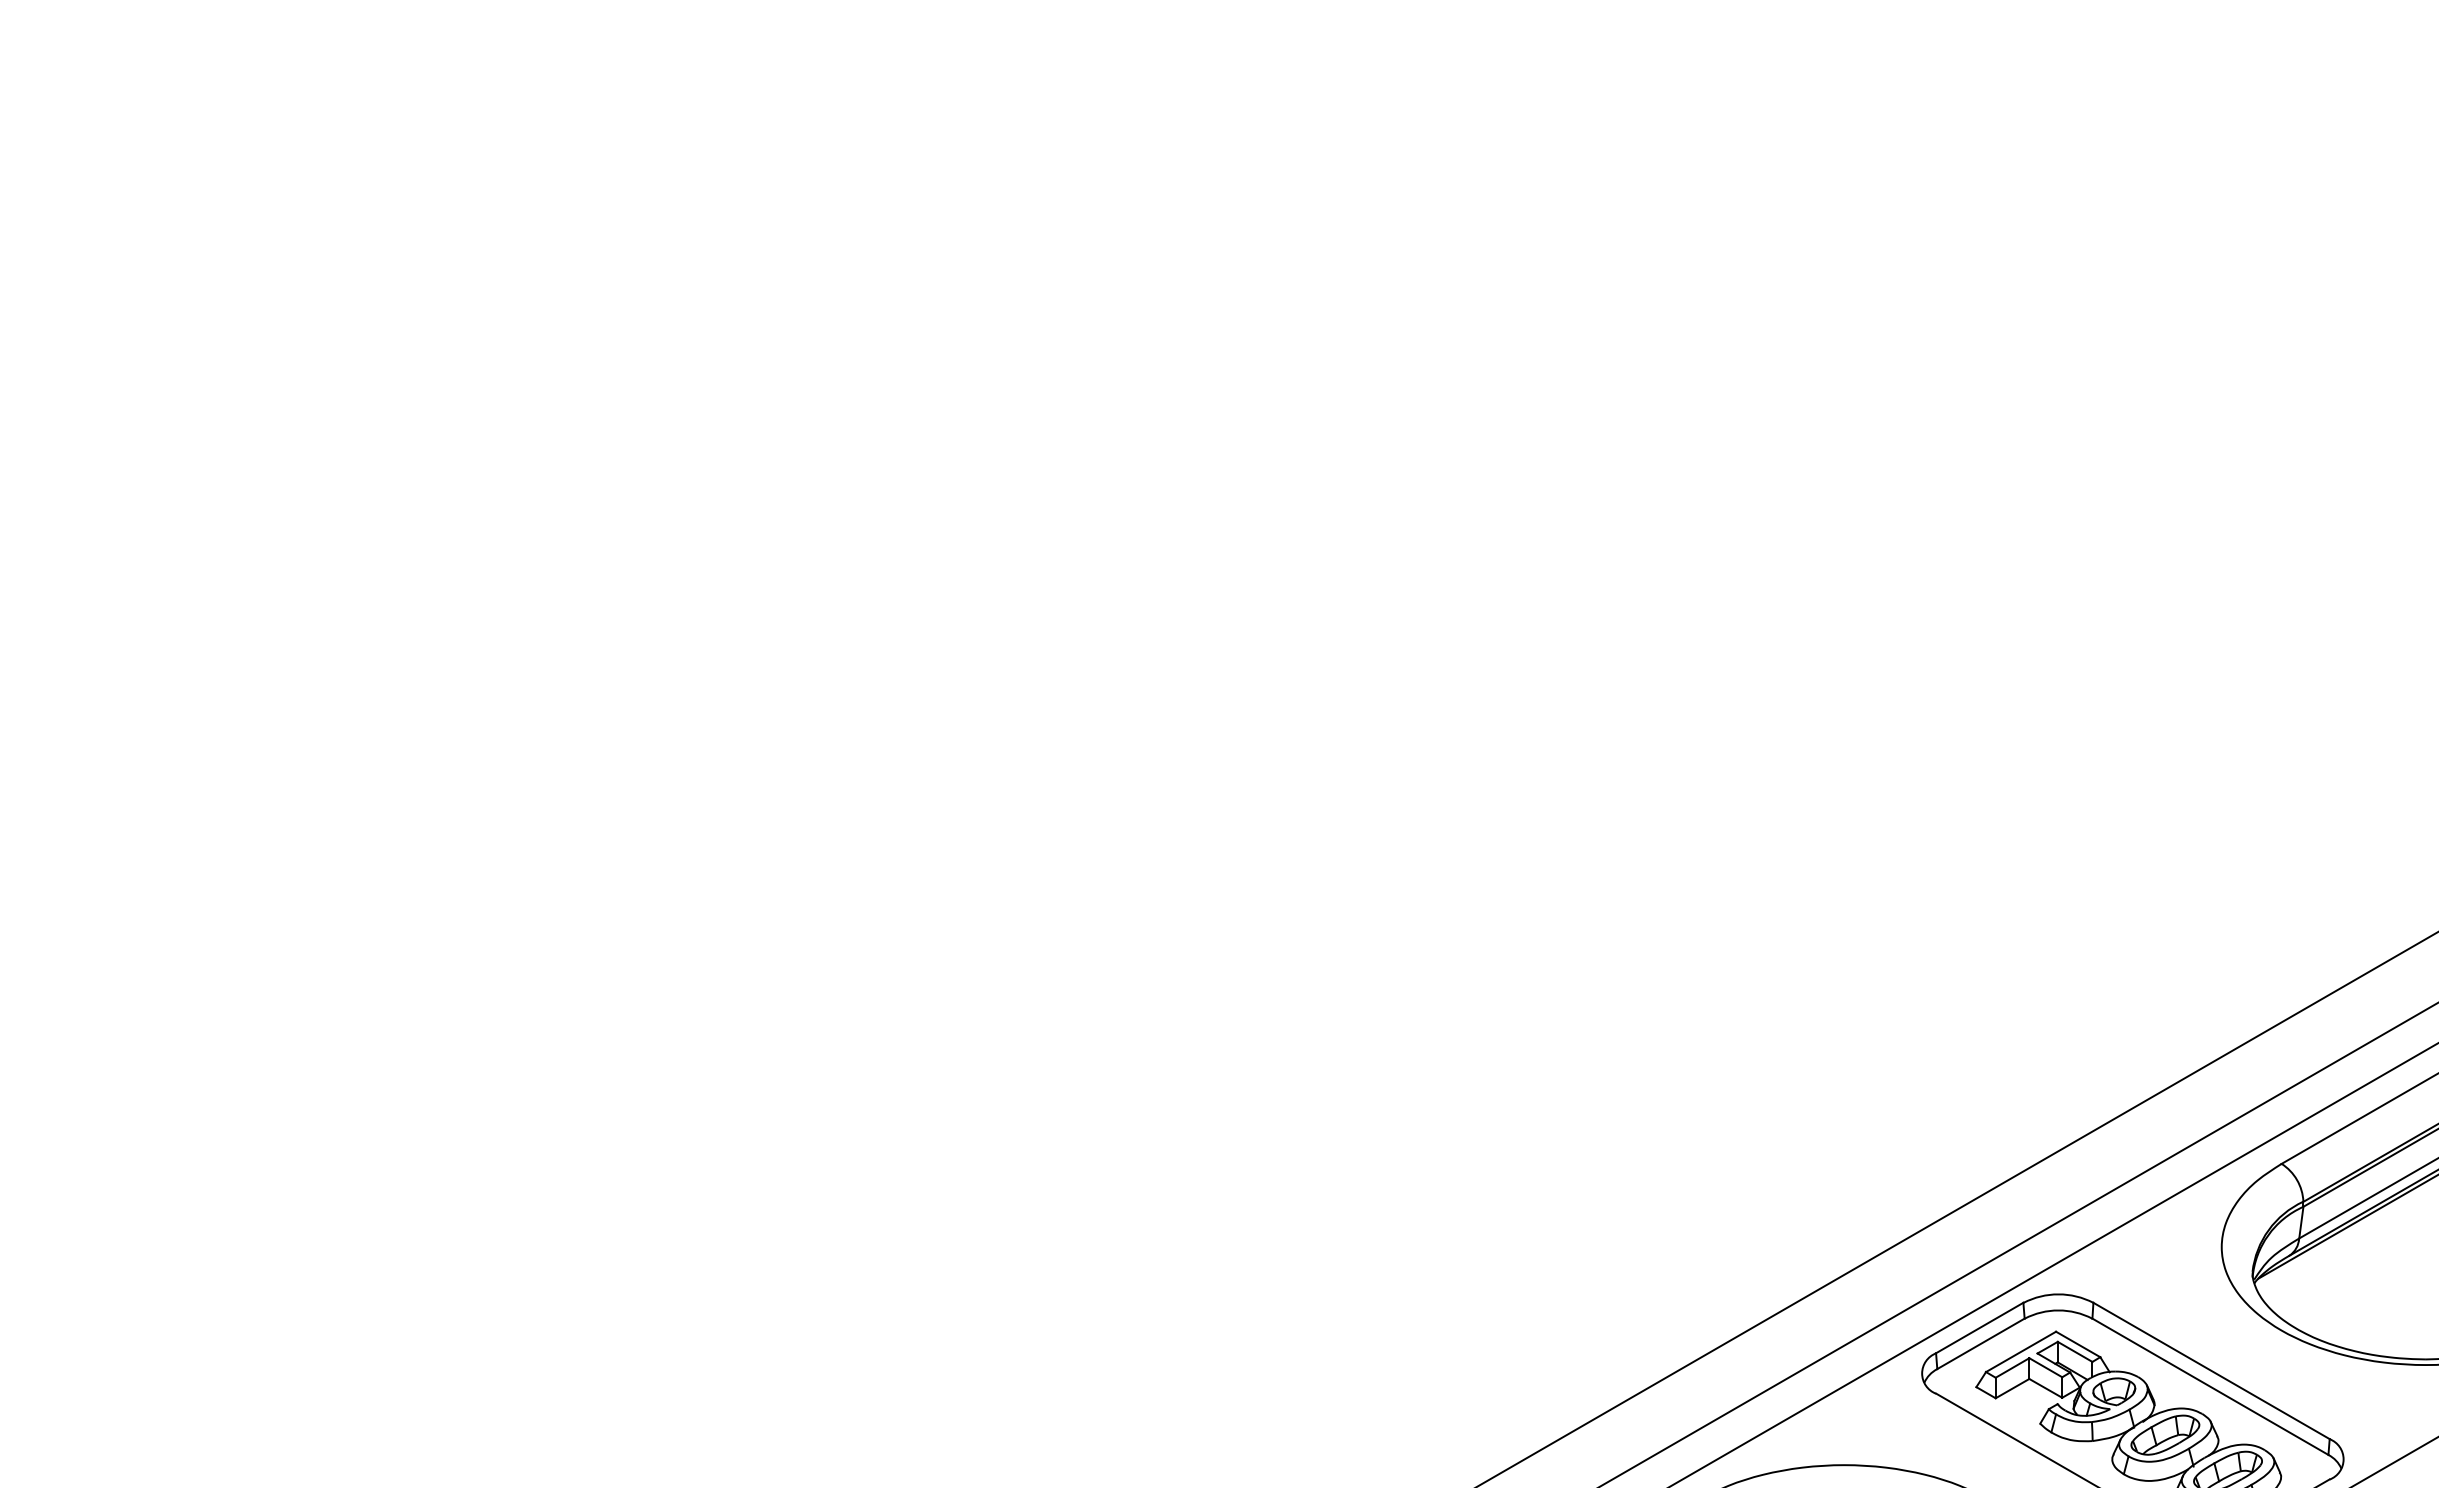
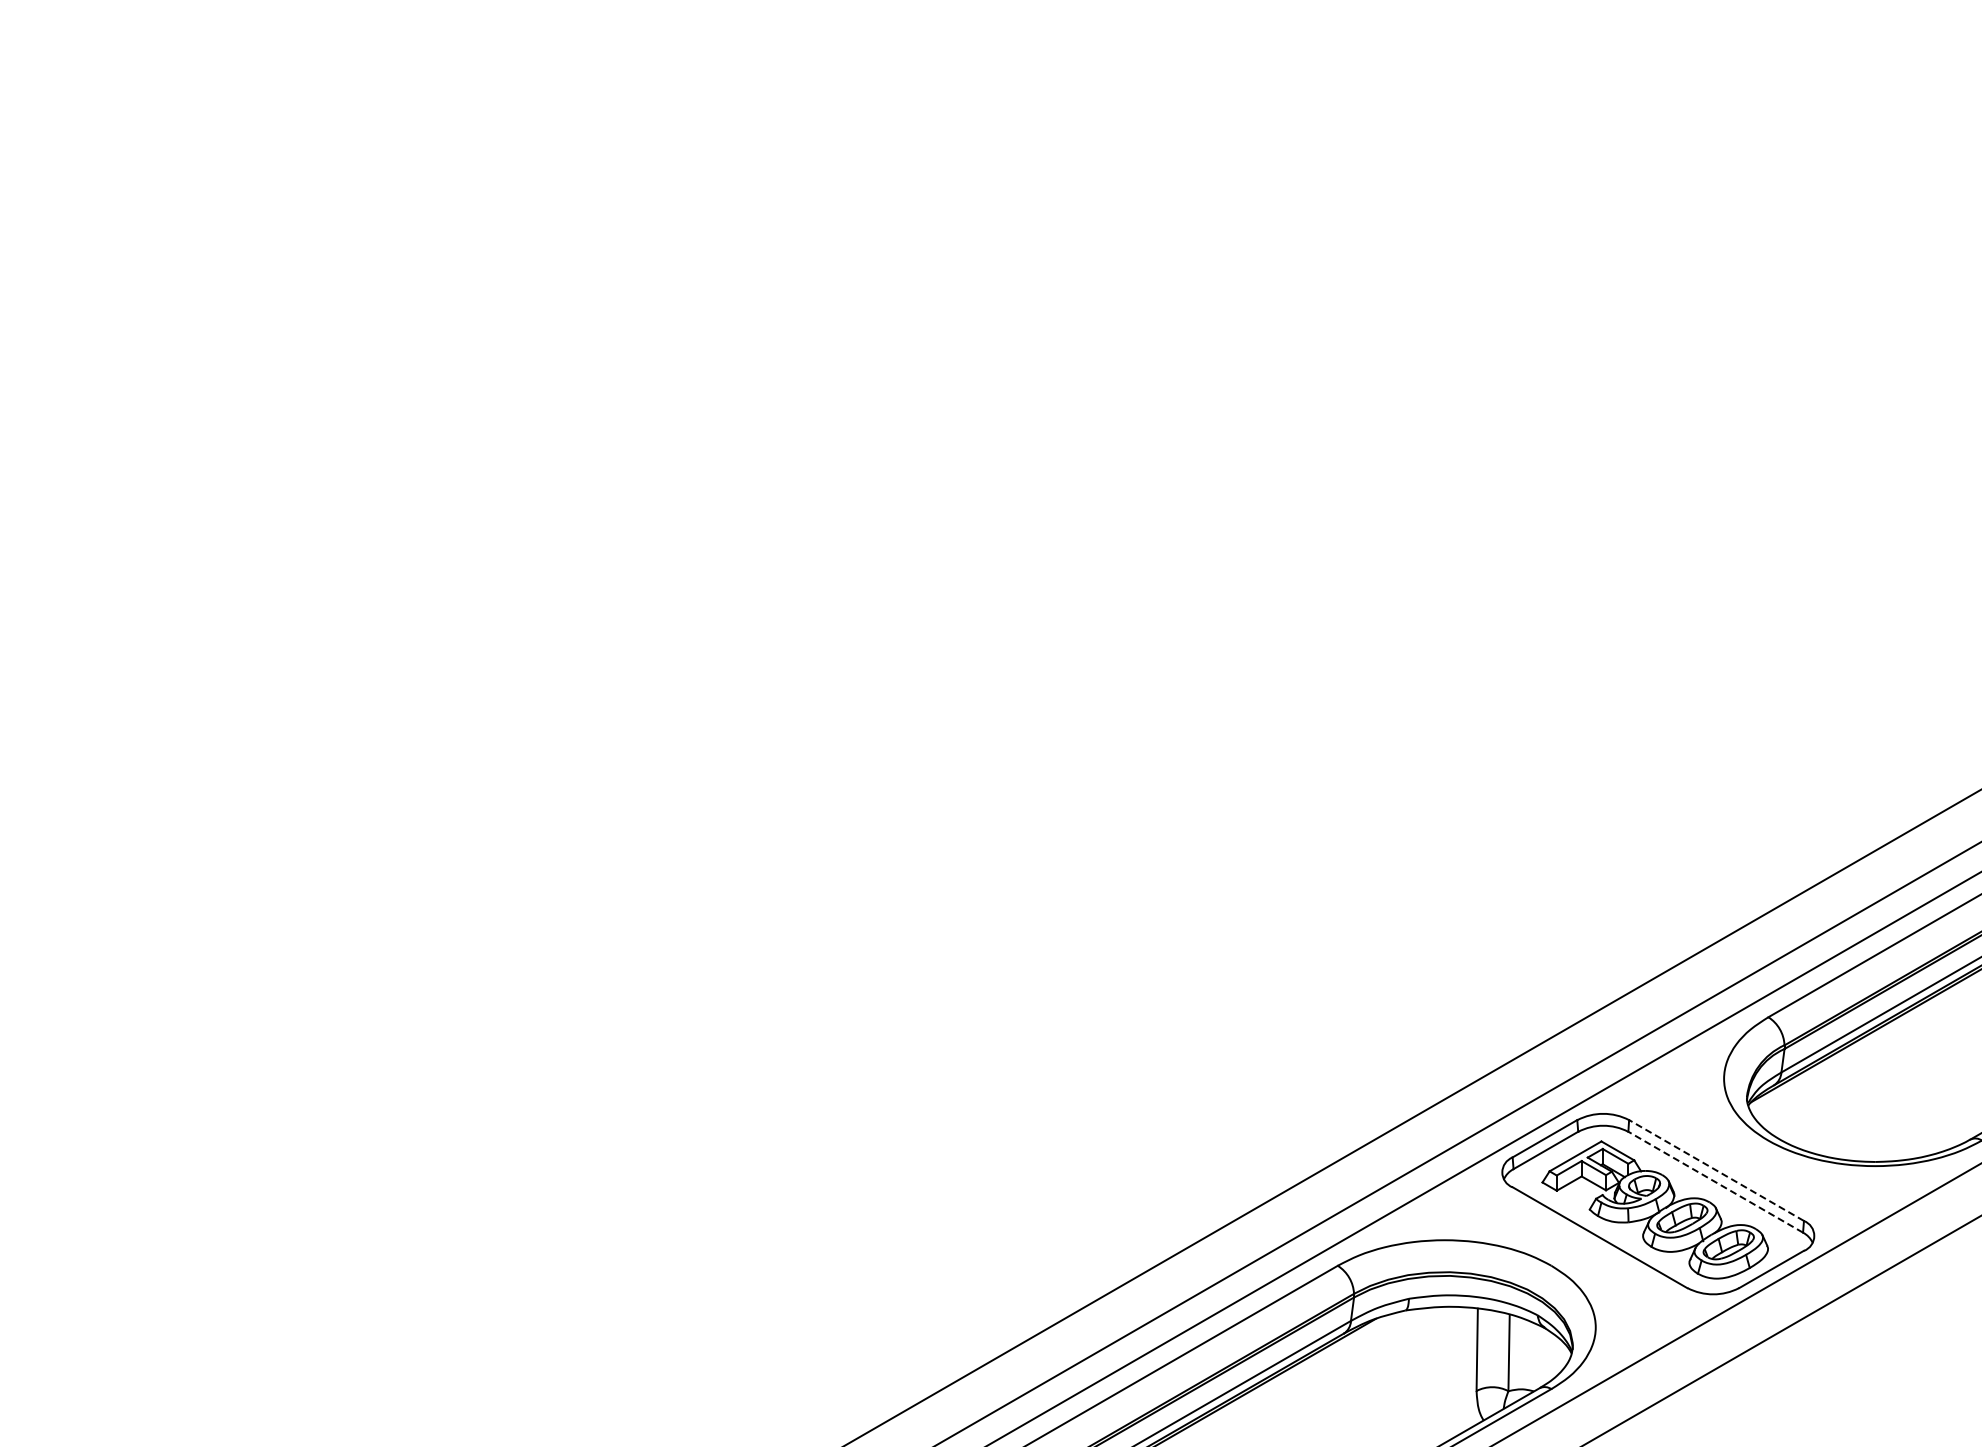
line: (2211, 1370) -> (1716, 1170), solid -> dashed
line: (2210, 1387) -> (1715, 1182), solid -> dashed

